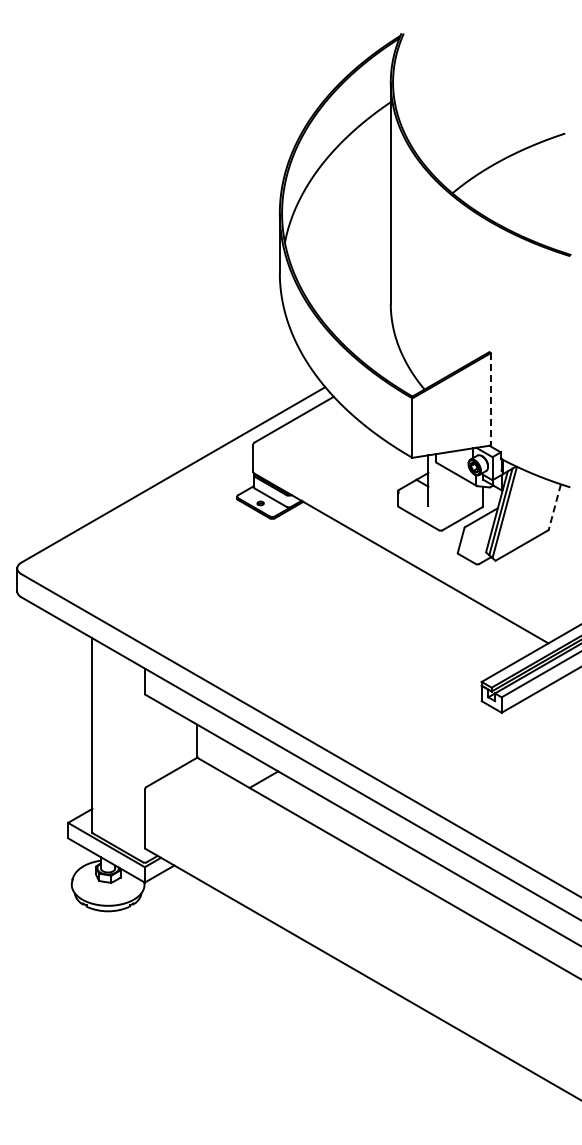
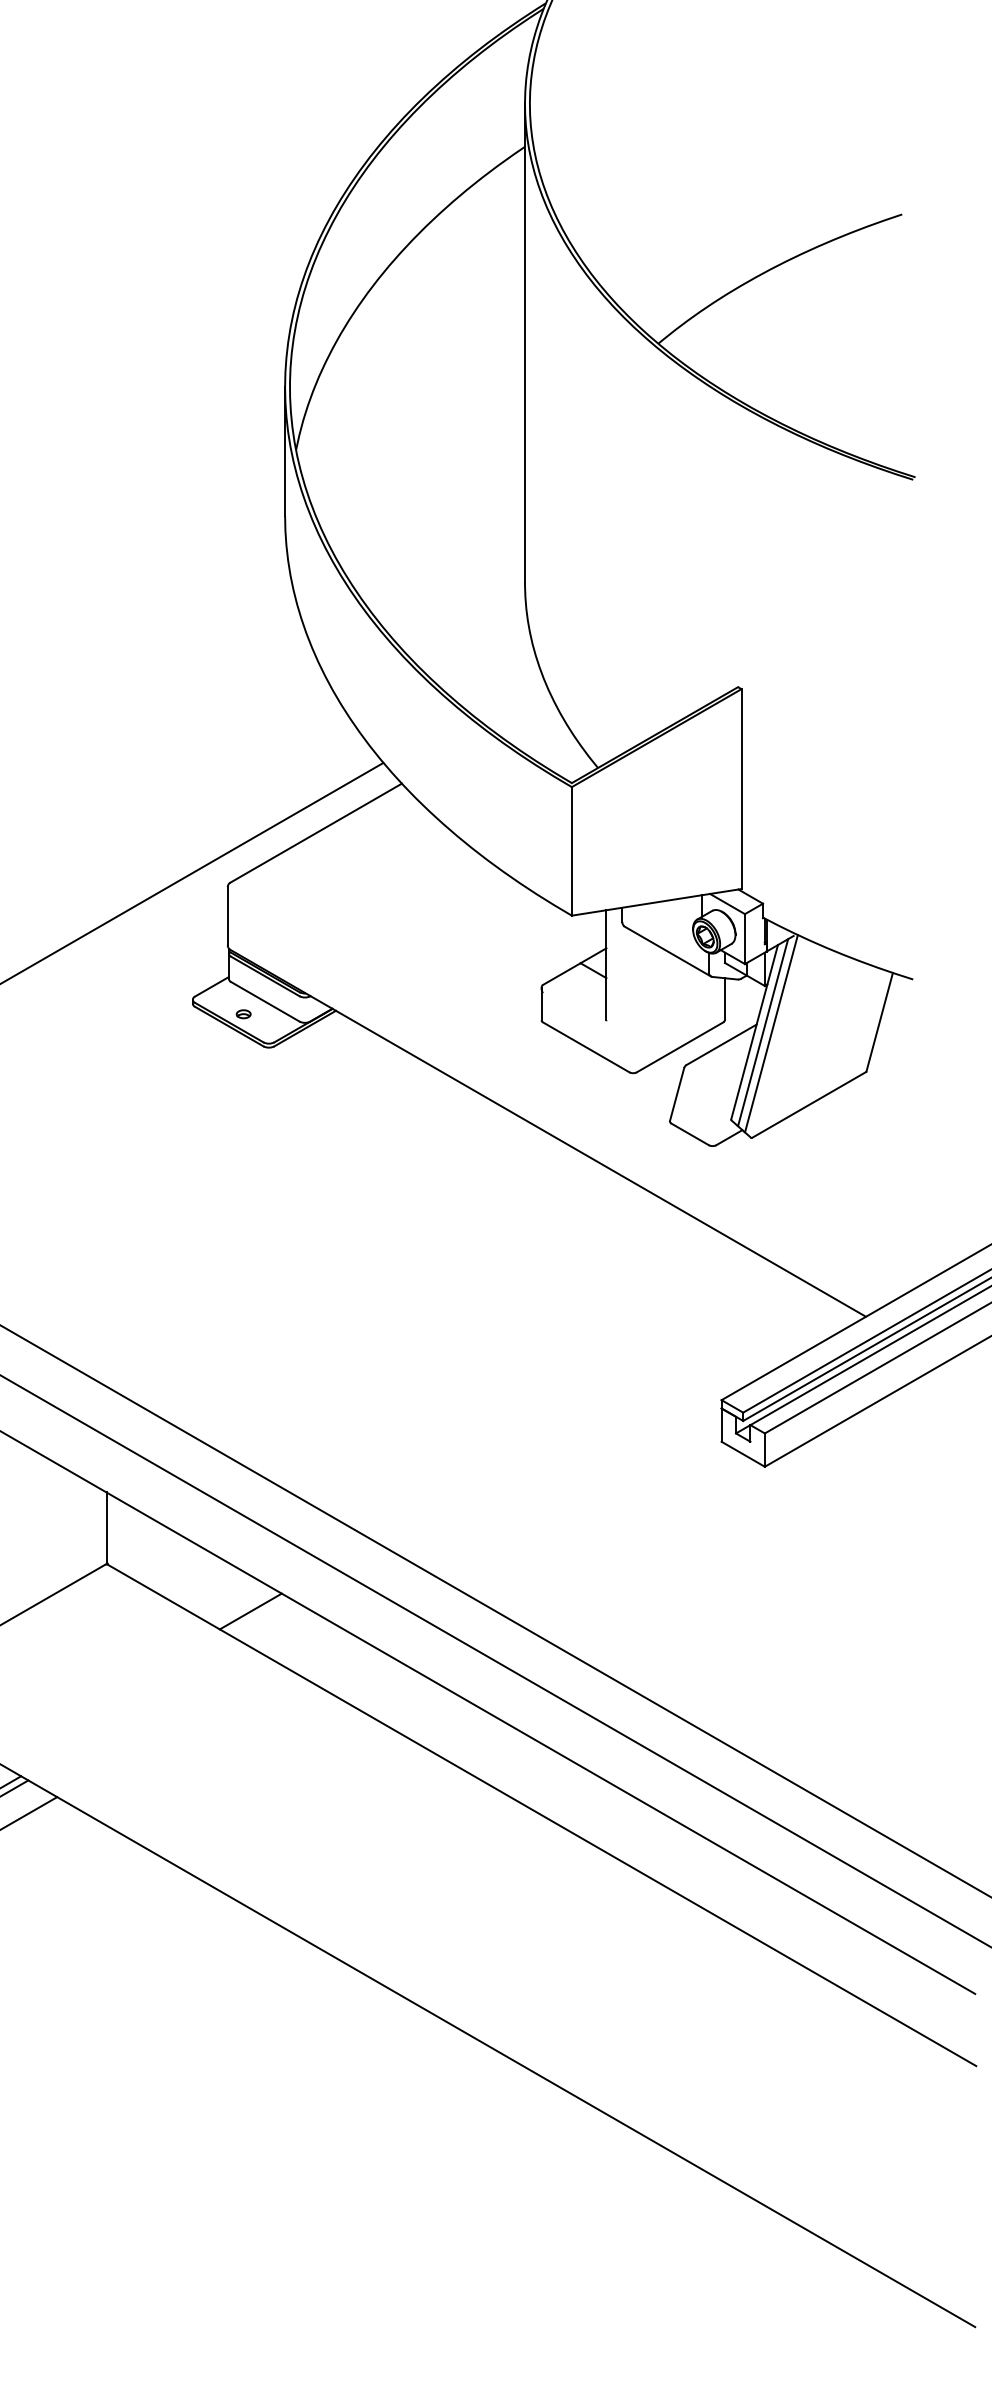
line: (490, 399) -> (740, 789), dashed -> solid
line: (554, 507) -> (878, 1023), dashed -> solid

